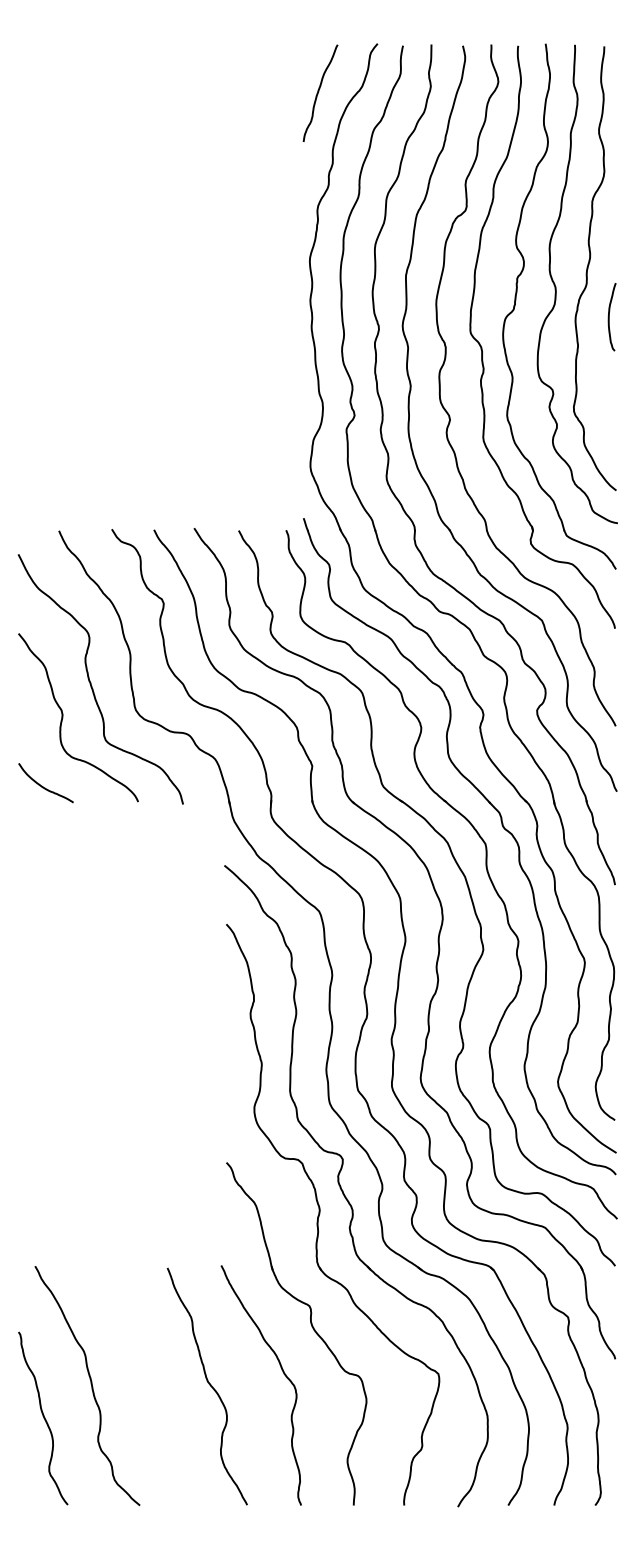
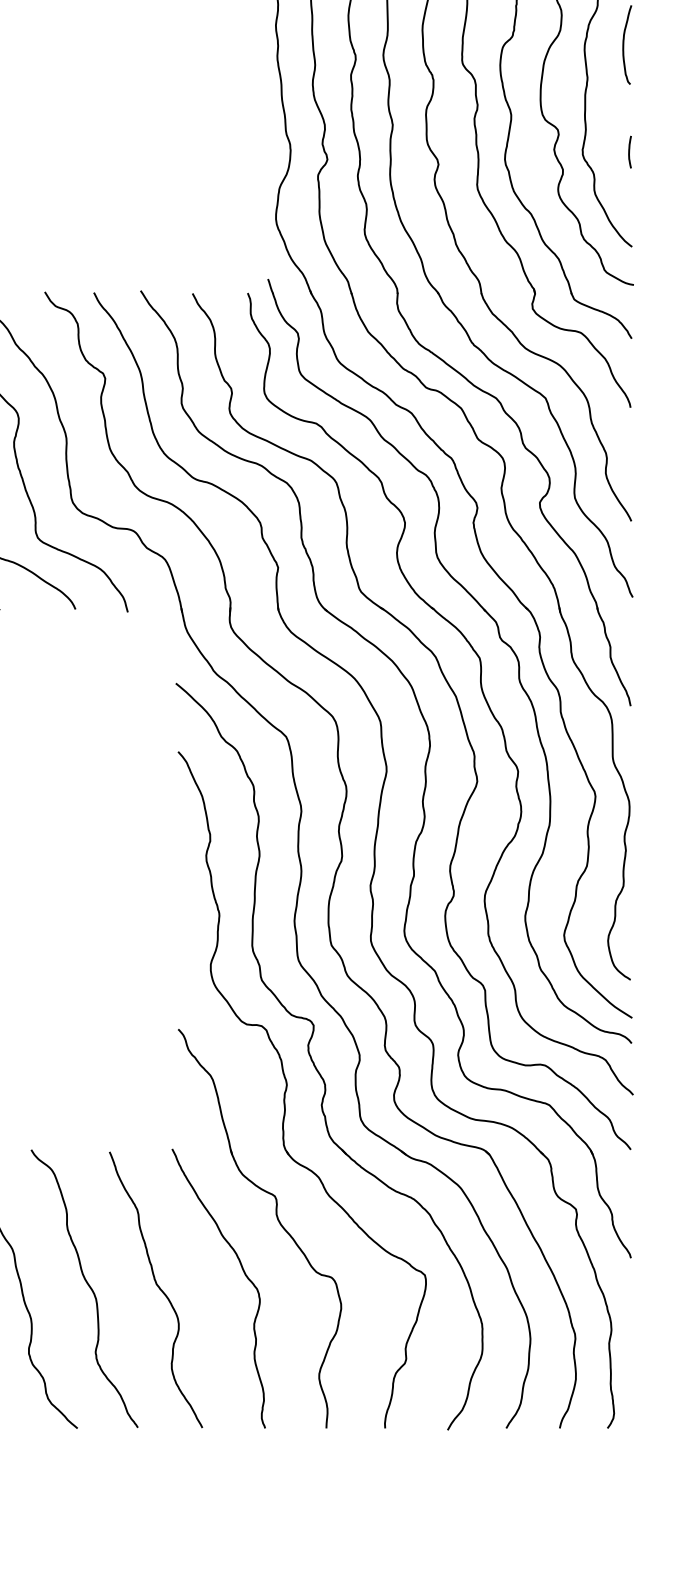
curve: (614, 409) -> (629, 152), added
curve: (149, 1384) -> (88, 1287), added

